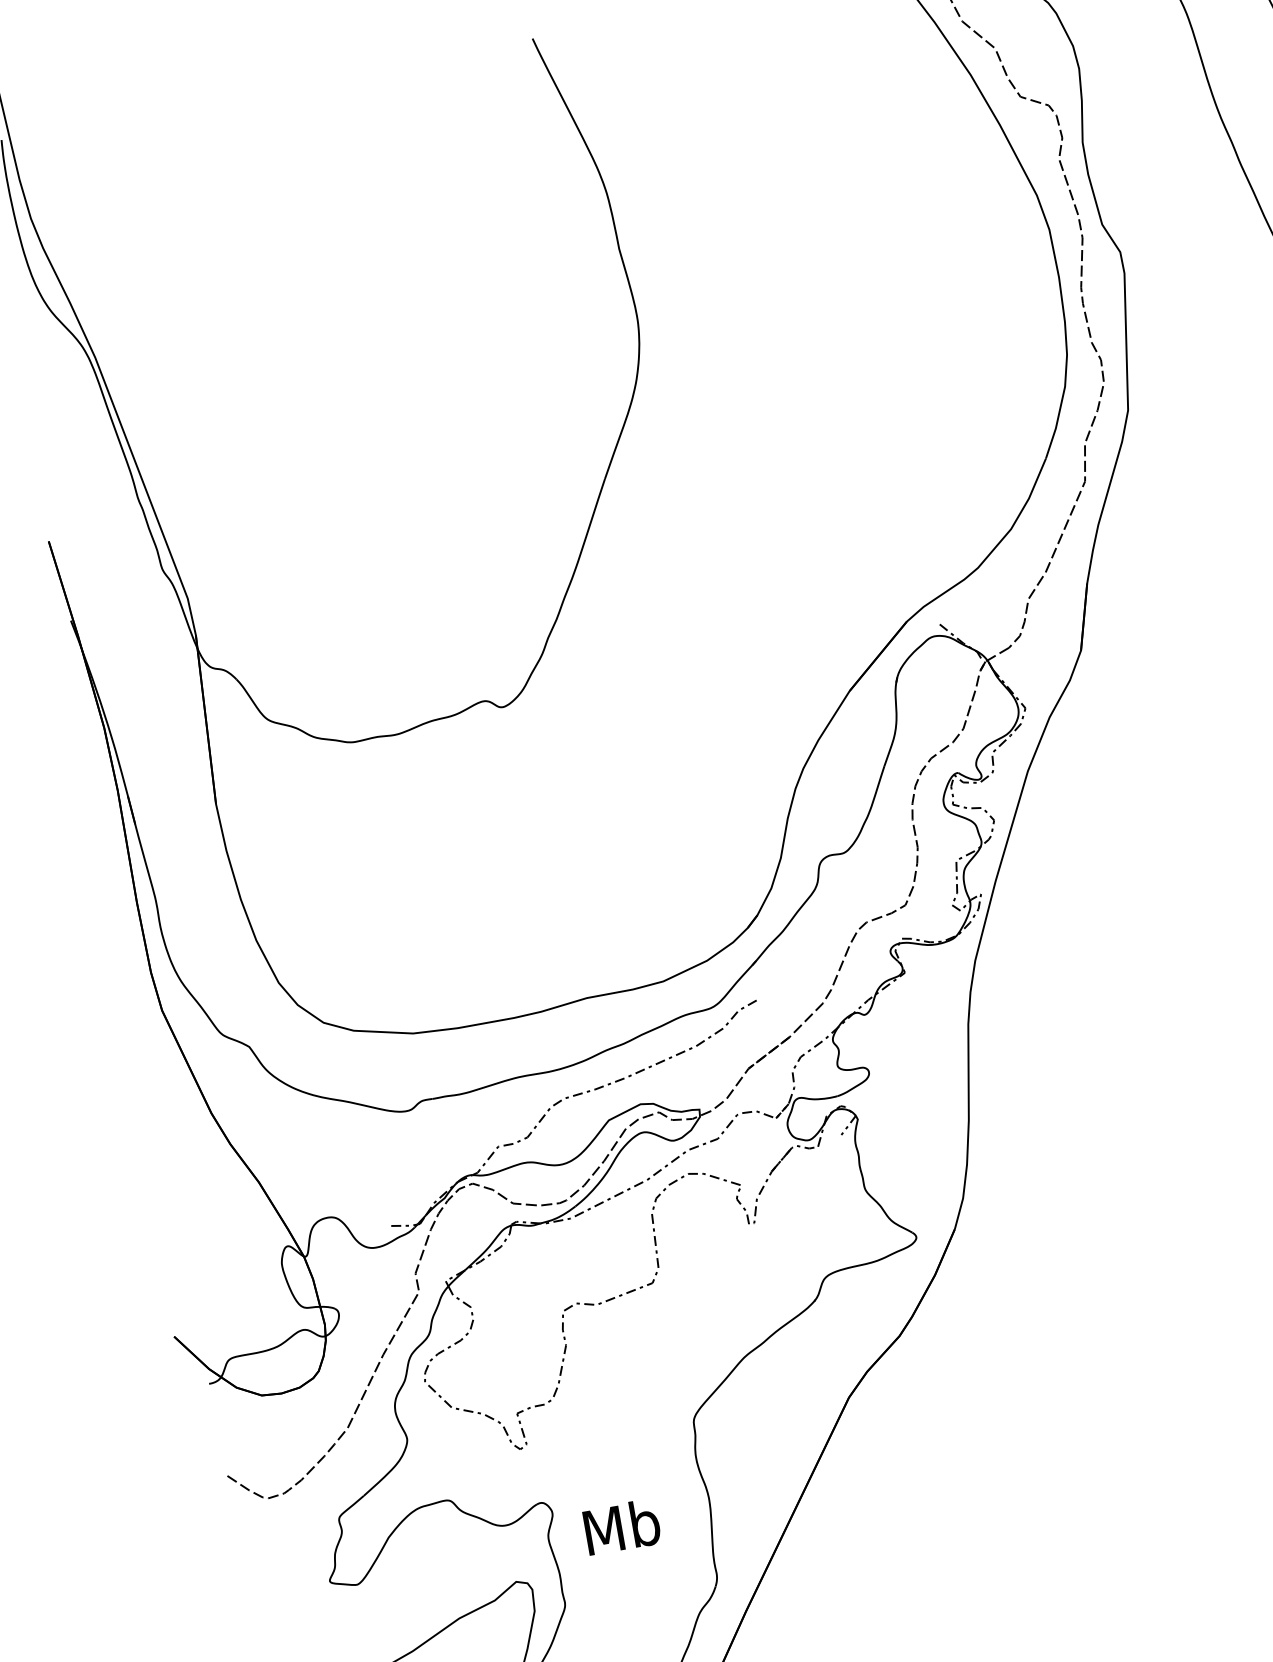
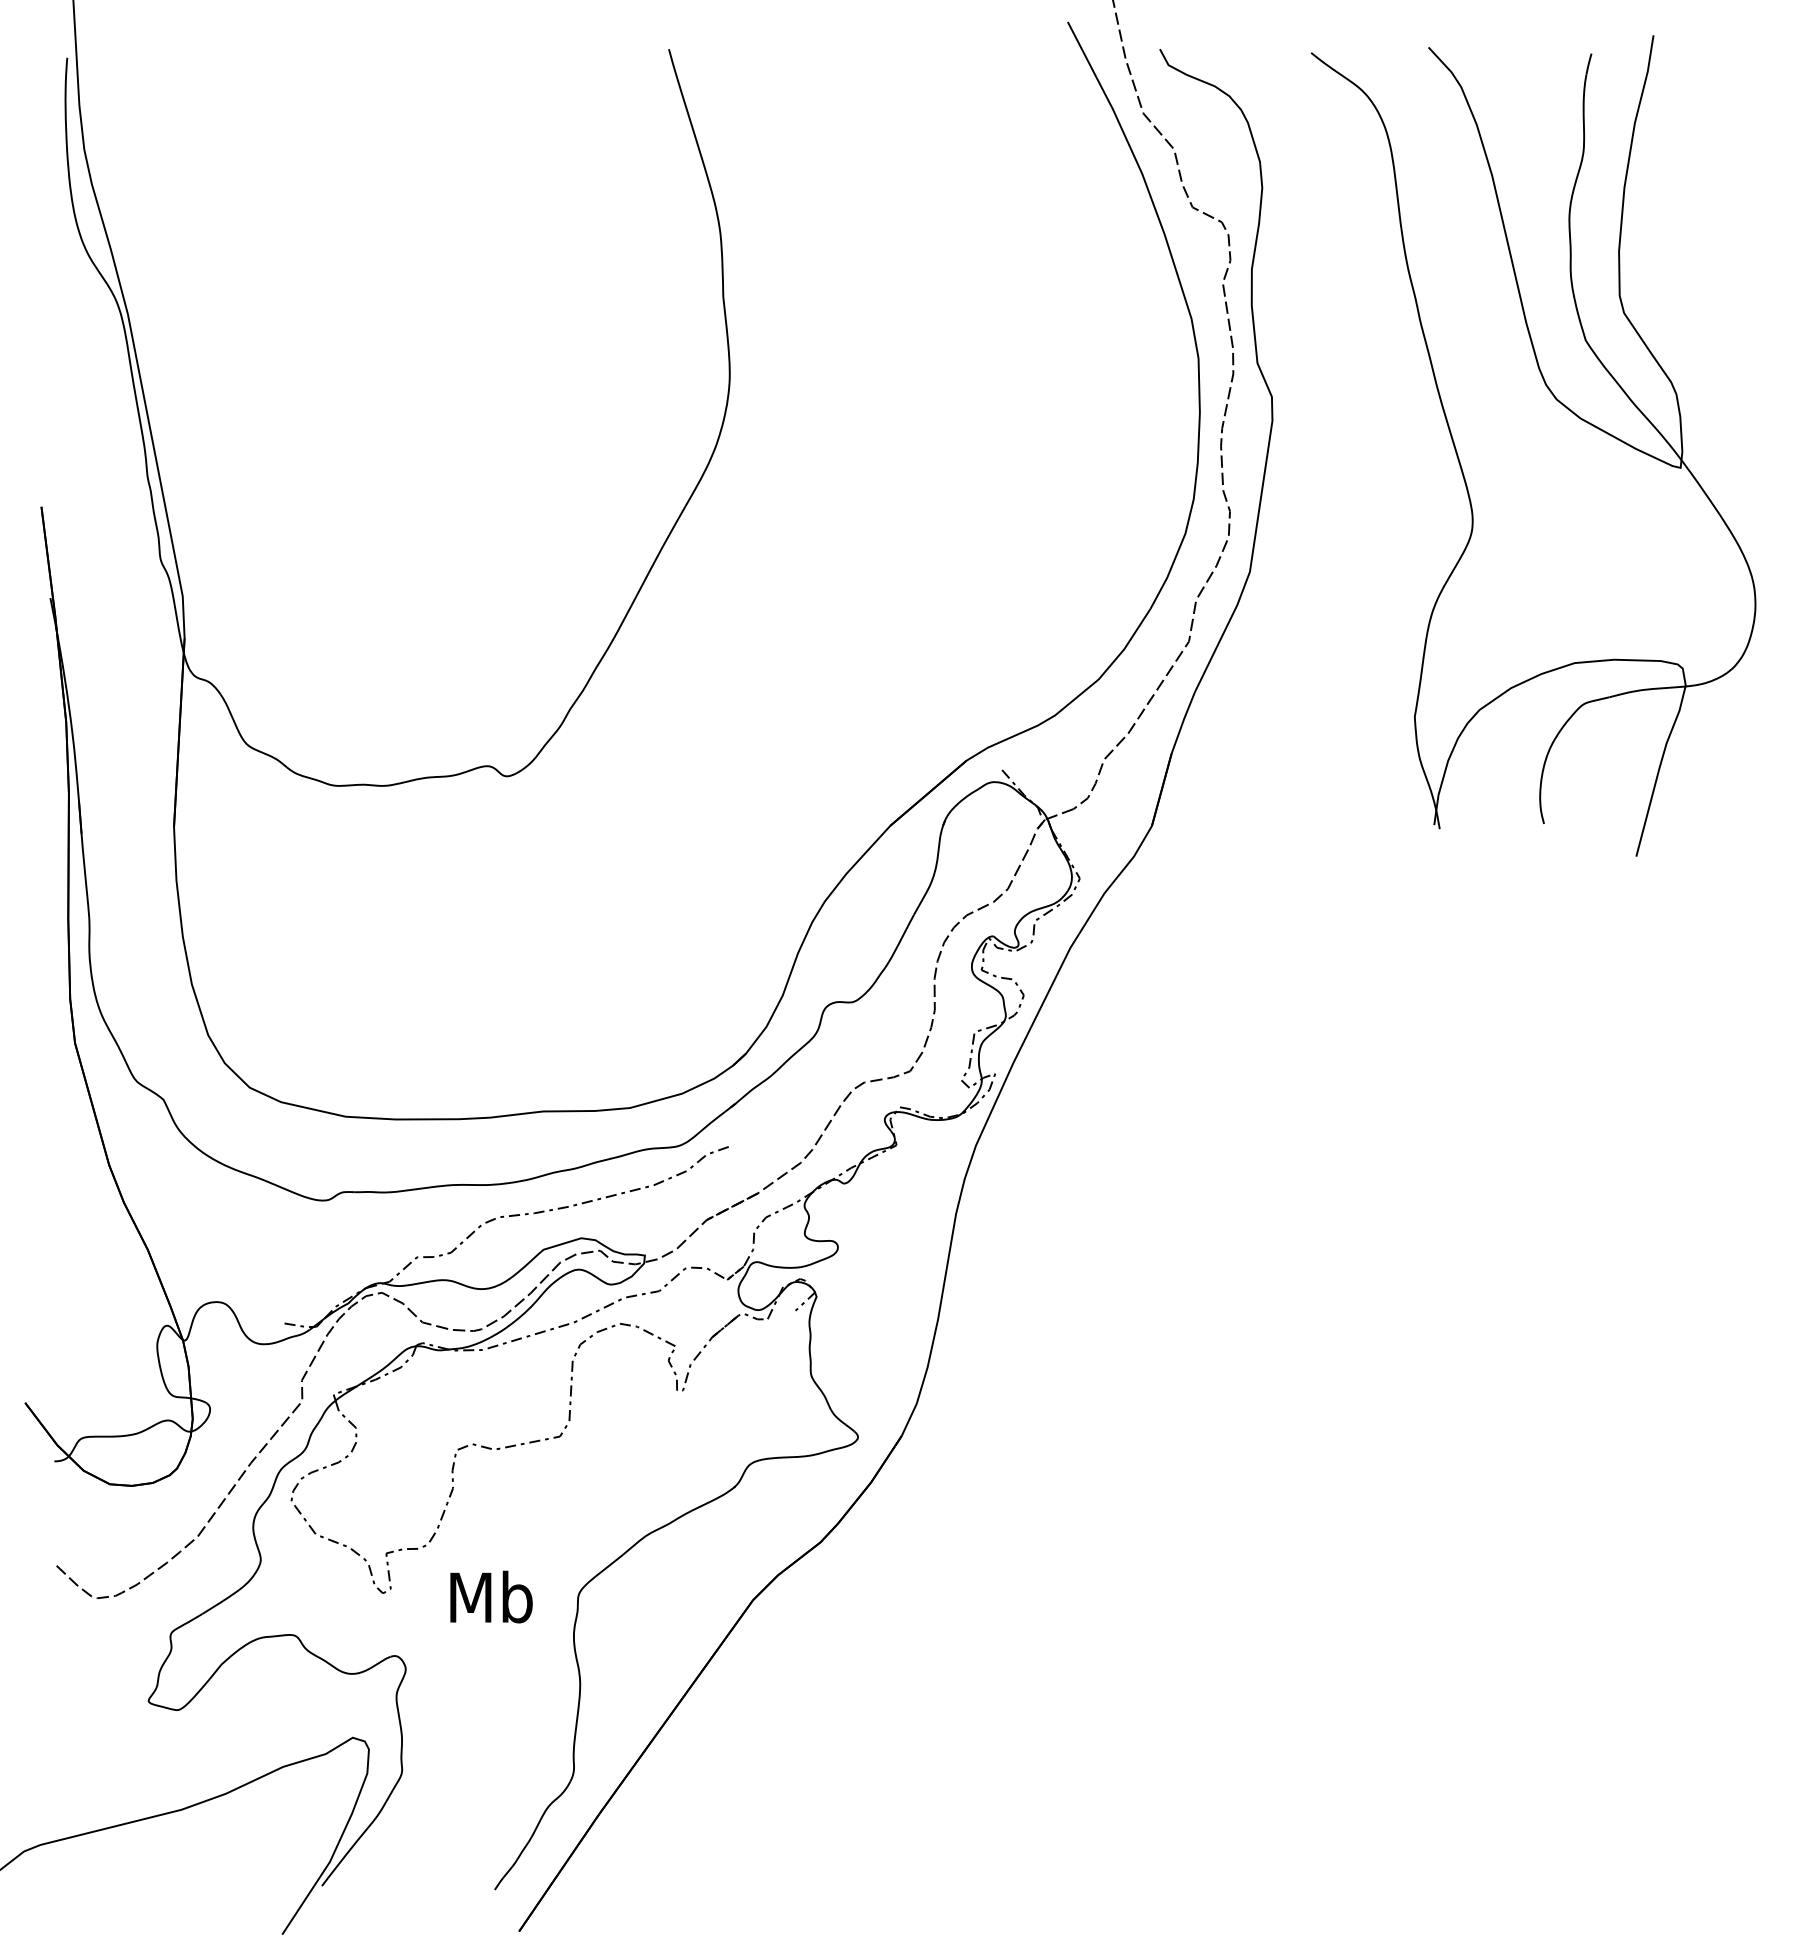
text: (622, 1526) -> (491, 1596), moved

